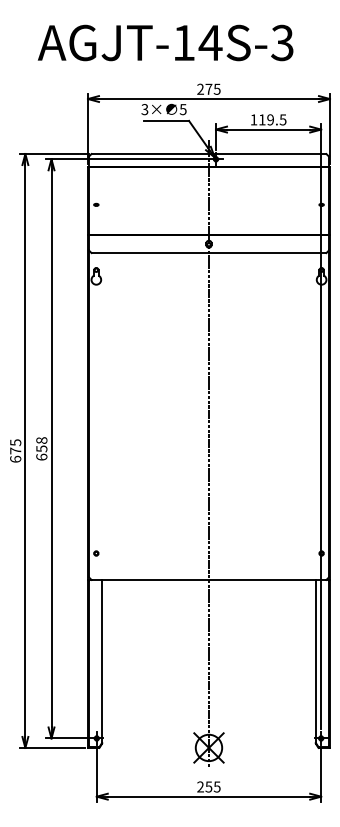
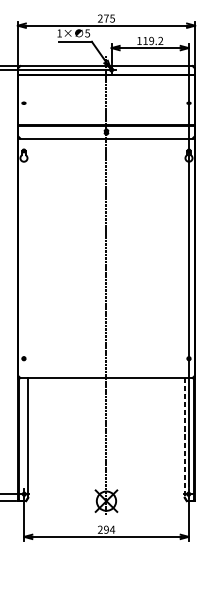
text: (144, 109) -> (59, 33), 3× -> 1×
text: (282, 119) -> (160, 40), 119.5 -> 119.2
line: (315, 661) -> (184, 437), solid -> dashed
text: (212, 786) -> (109, 529), 255 -> 294

